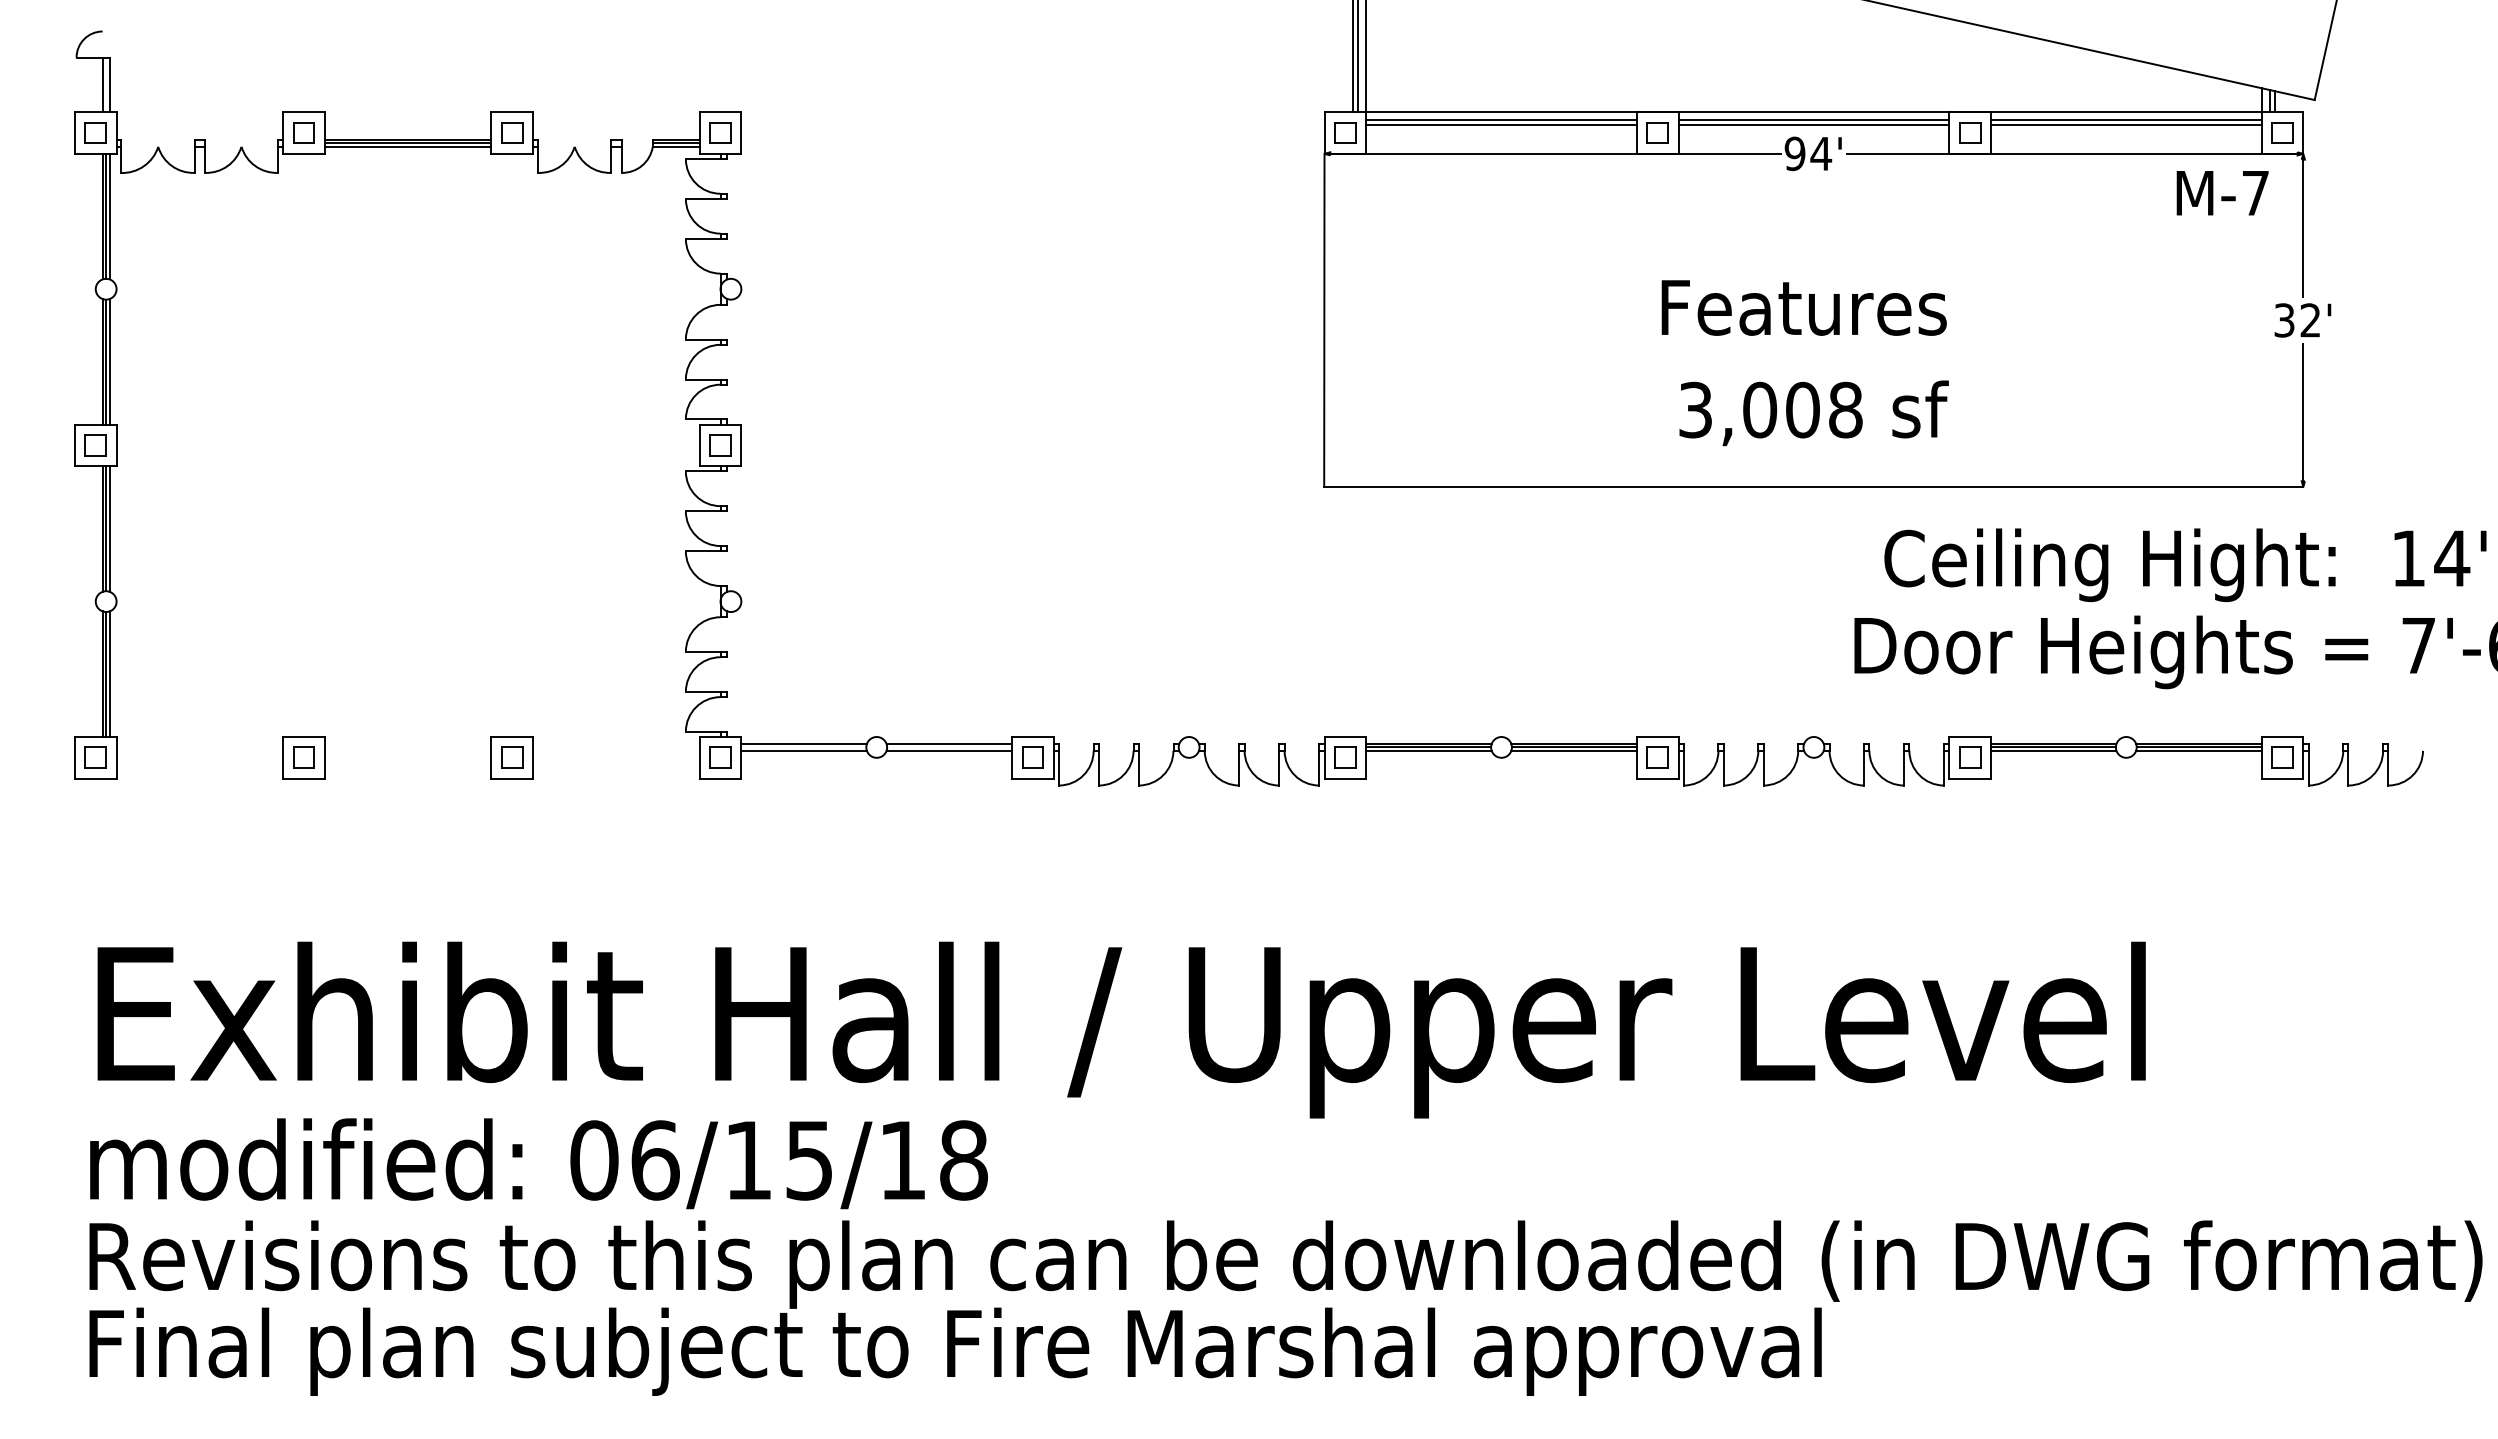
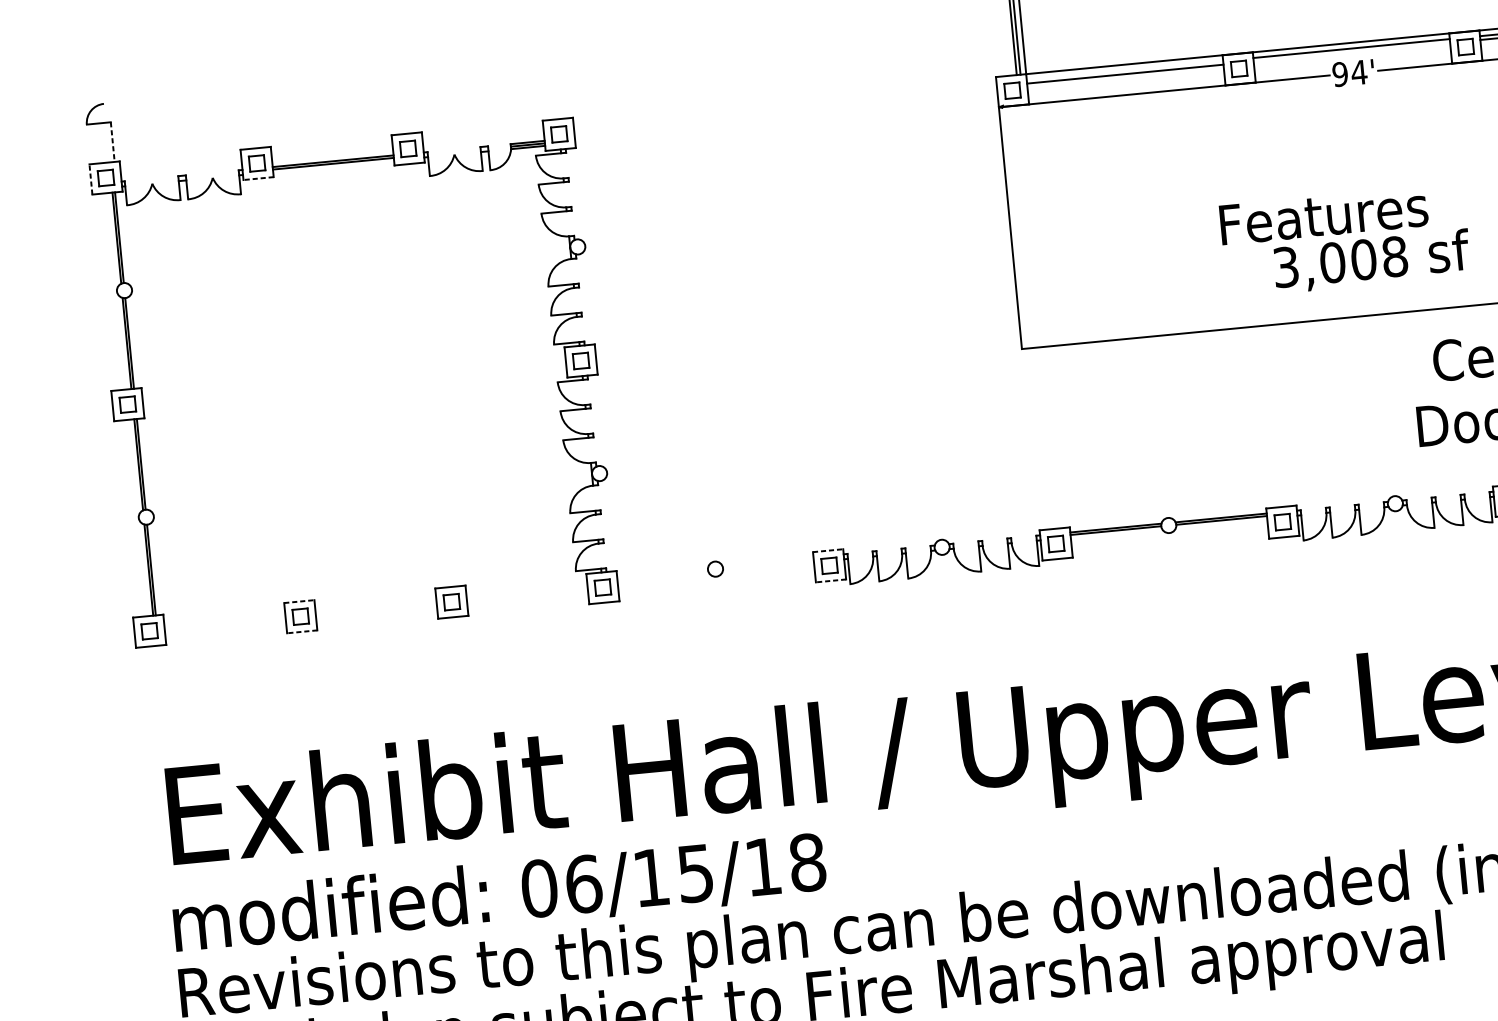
line: (102, 84) -> (107, 142), removed
line: (109, 85) -> (112, 142), solid -> dashed
line: (1501, 120) -> (1124, 70), removed
line: (1813, 125) -> (1351, 52), removed
line: (74, 133) -> (90, 179), solid -> dashed
line: (407, 146) -> (333, 166), removed
line: (304, 153) -> (258, 178), solid -> dashed
line: (109, 216) -> (121, 237), removed
text: (1803, 307) -> (1323, 215), moved
line: (109, 361) -> (131, 342), removed
line: (109, 528) -> (143, 463), removed
line: (109, 674) -> (153, 569), removed
line: (304, 737) -> (299, 601), solid -> dashed
line: (1032, 737) -> (827, 551), solid -> dashed
line: (803, 743) -> (662, 571), removed
line: (948, 743) -> (767, 561), removed
line: (803, 750) -> (662, 576), removed
line: (948, 750) -> (767, 566), removed
line: (1428, 750) -> (1116, 532), removed
line: (1573, 750) -> (1221, 522), removed
line: (304, 778) -> (302, 631), solid -> dashed
line: (1032, 778) -> (830, 580), solid -> dashed

